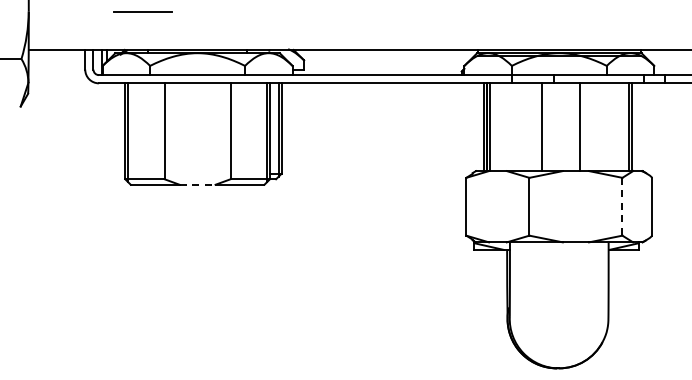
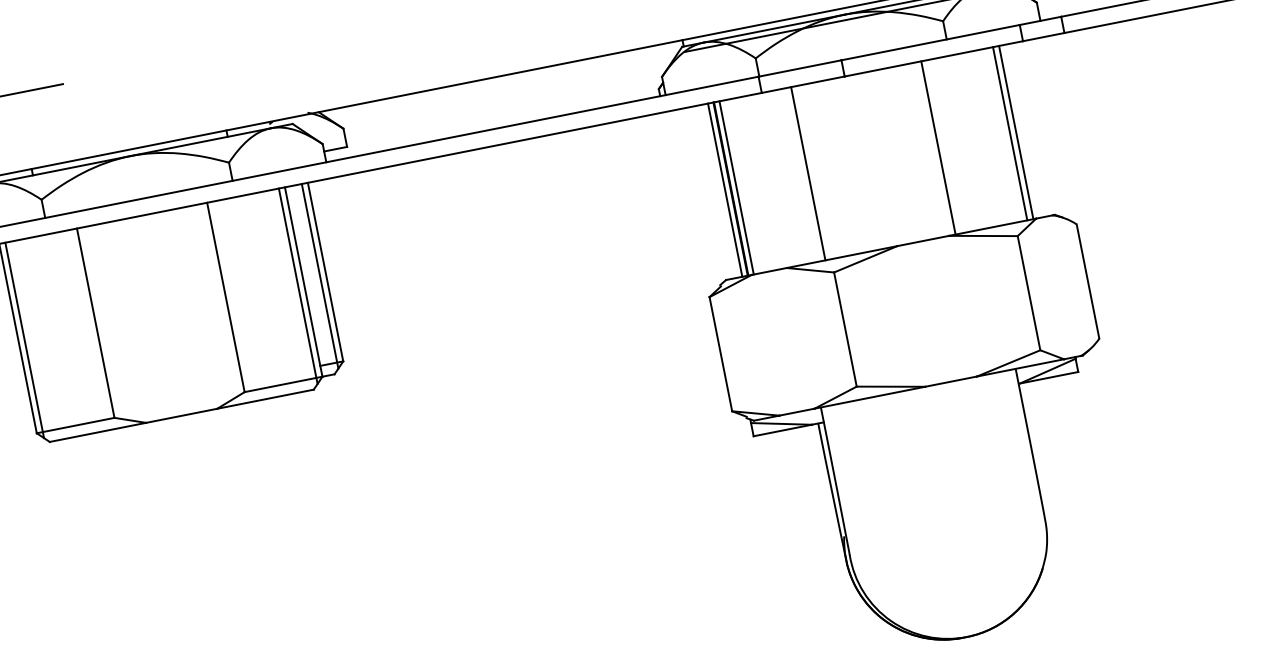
line: (542, 127) -> (808, 174), moved
line: (580, 127) -> (938, 148), moved
line: (198, 184) -> (183, 414), dashed -> solid
line: (622, 206) -> (1029, 292), dashed -> solid

